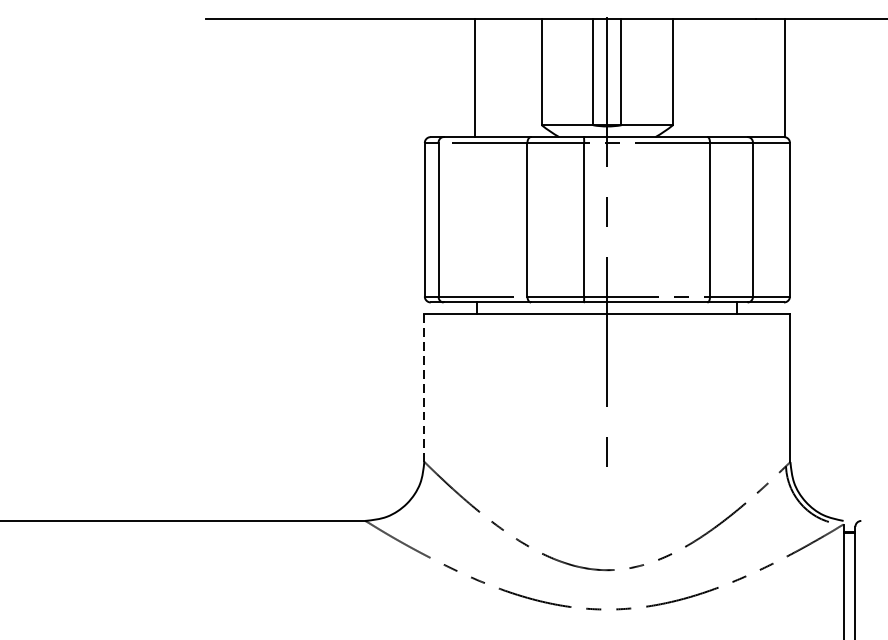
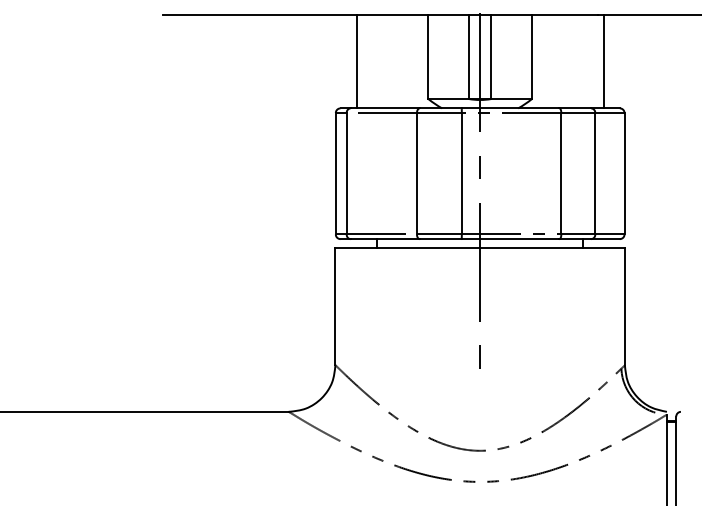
line: (474, 77) -> (356, 61), moved
line: (784, 77) -> (603, 61), moved
line: (424, 388) -> (335, 307), dashed -> solid

